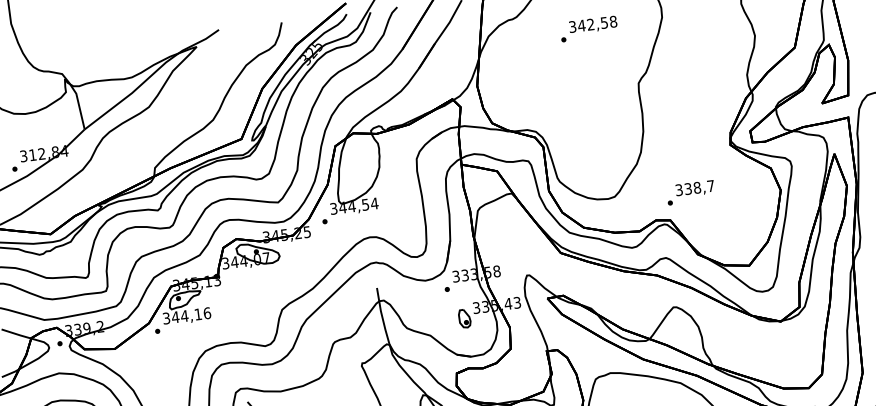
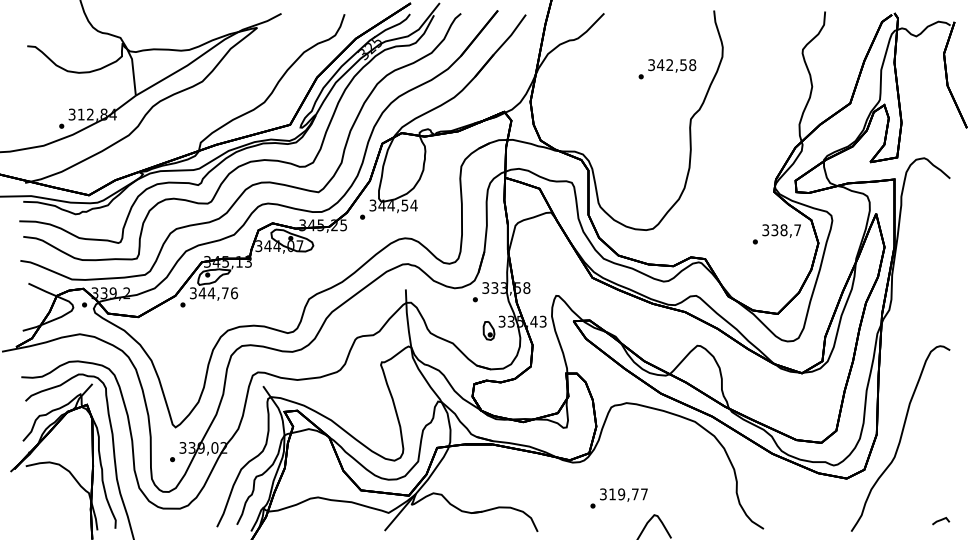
text: (589, 29) -> (667, 69), moved
text: (690, 192) -> (776, 234), moved
text: (198, 314) -> (225, 293), 344,16 -> 344,76

